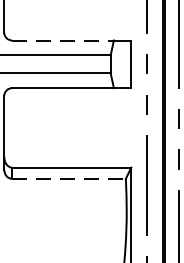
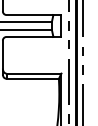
line: (64, 41) -> (30, 15), dashed -> solid
line: (70, 178) -> (33, 78), dashed -> solid

